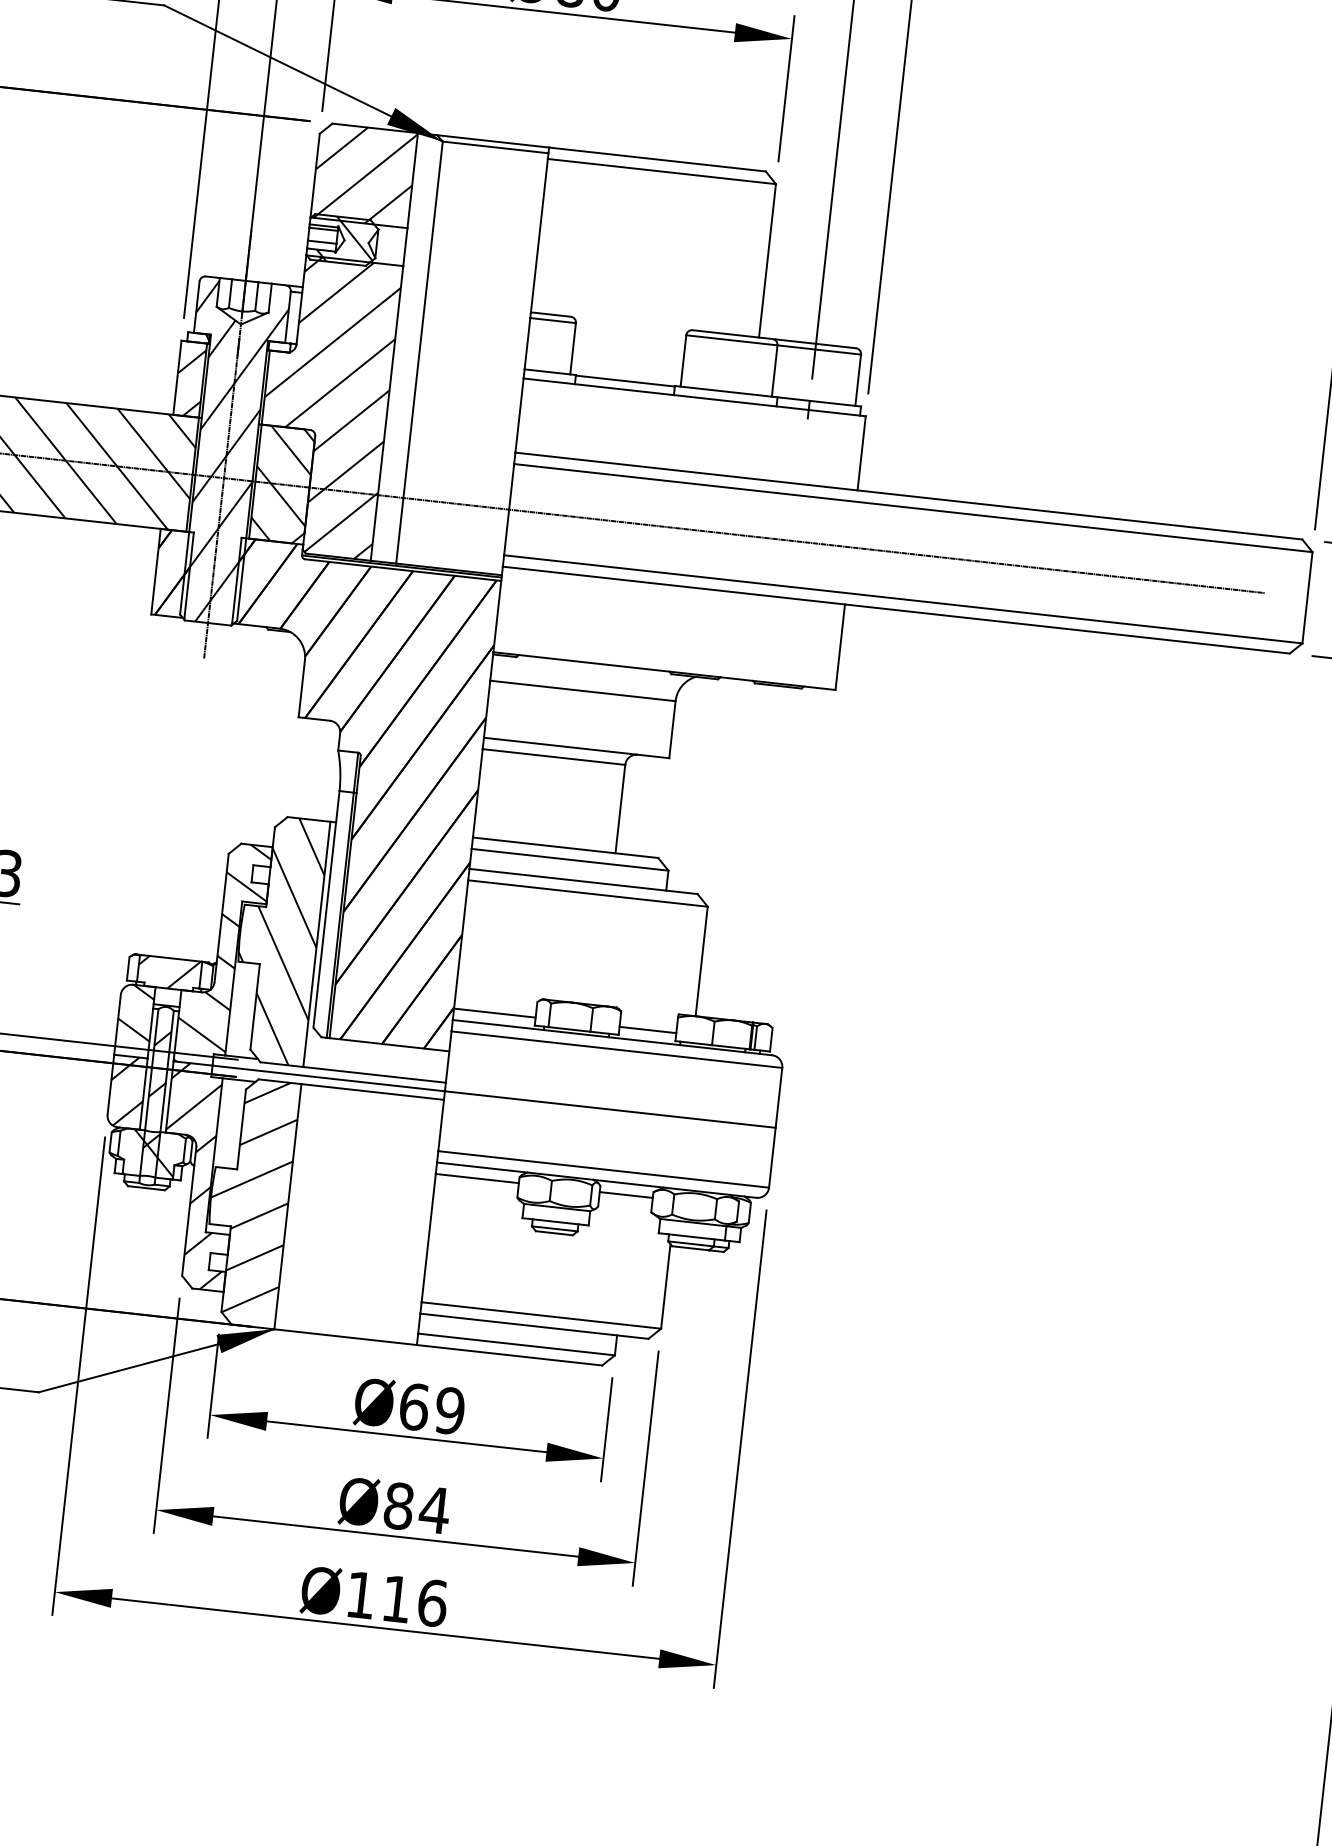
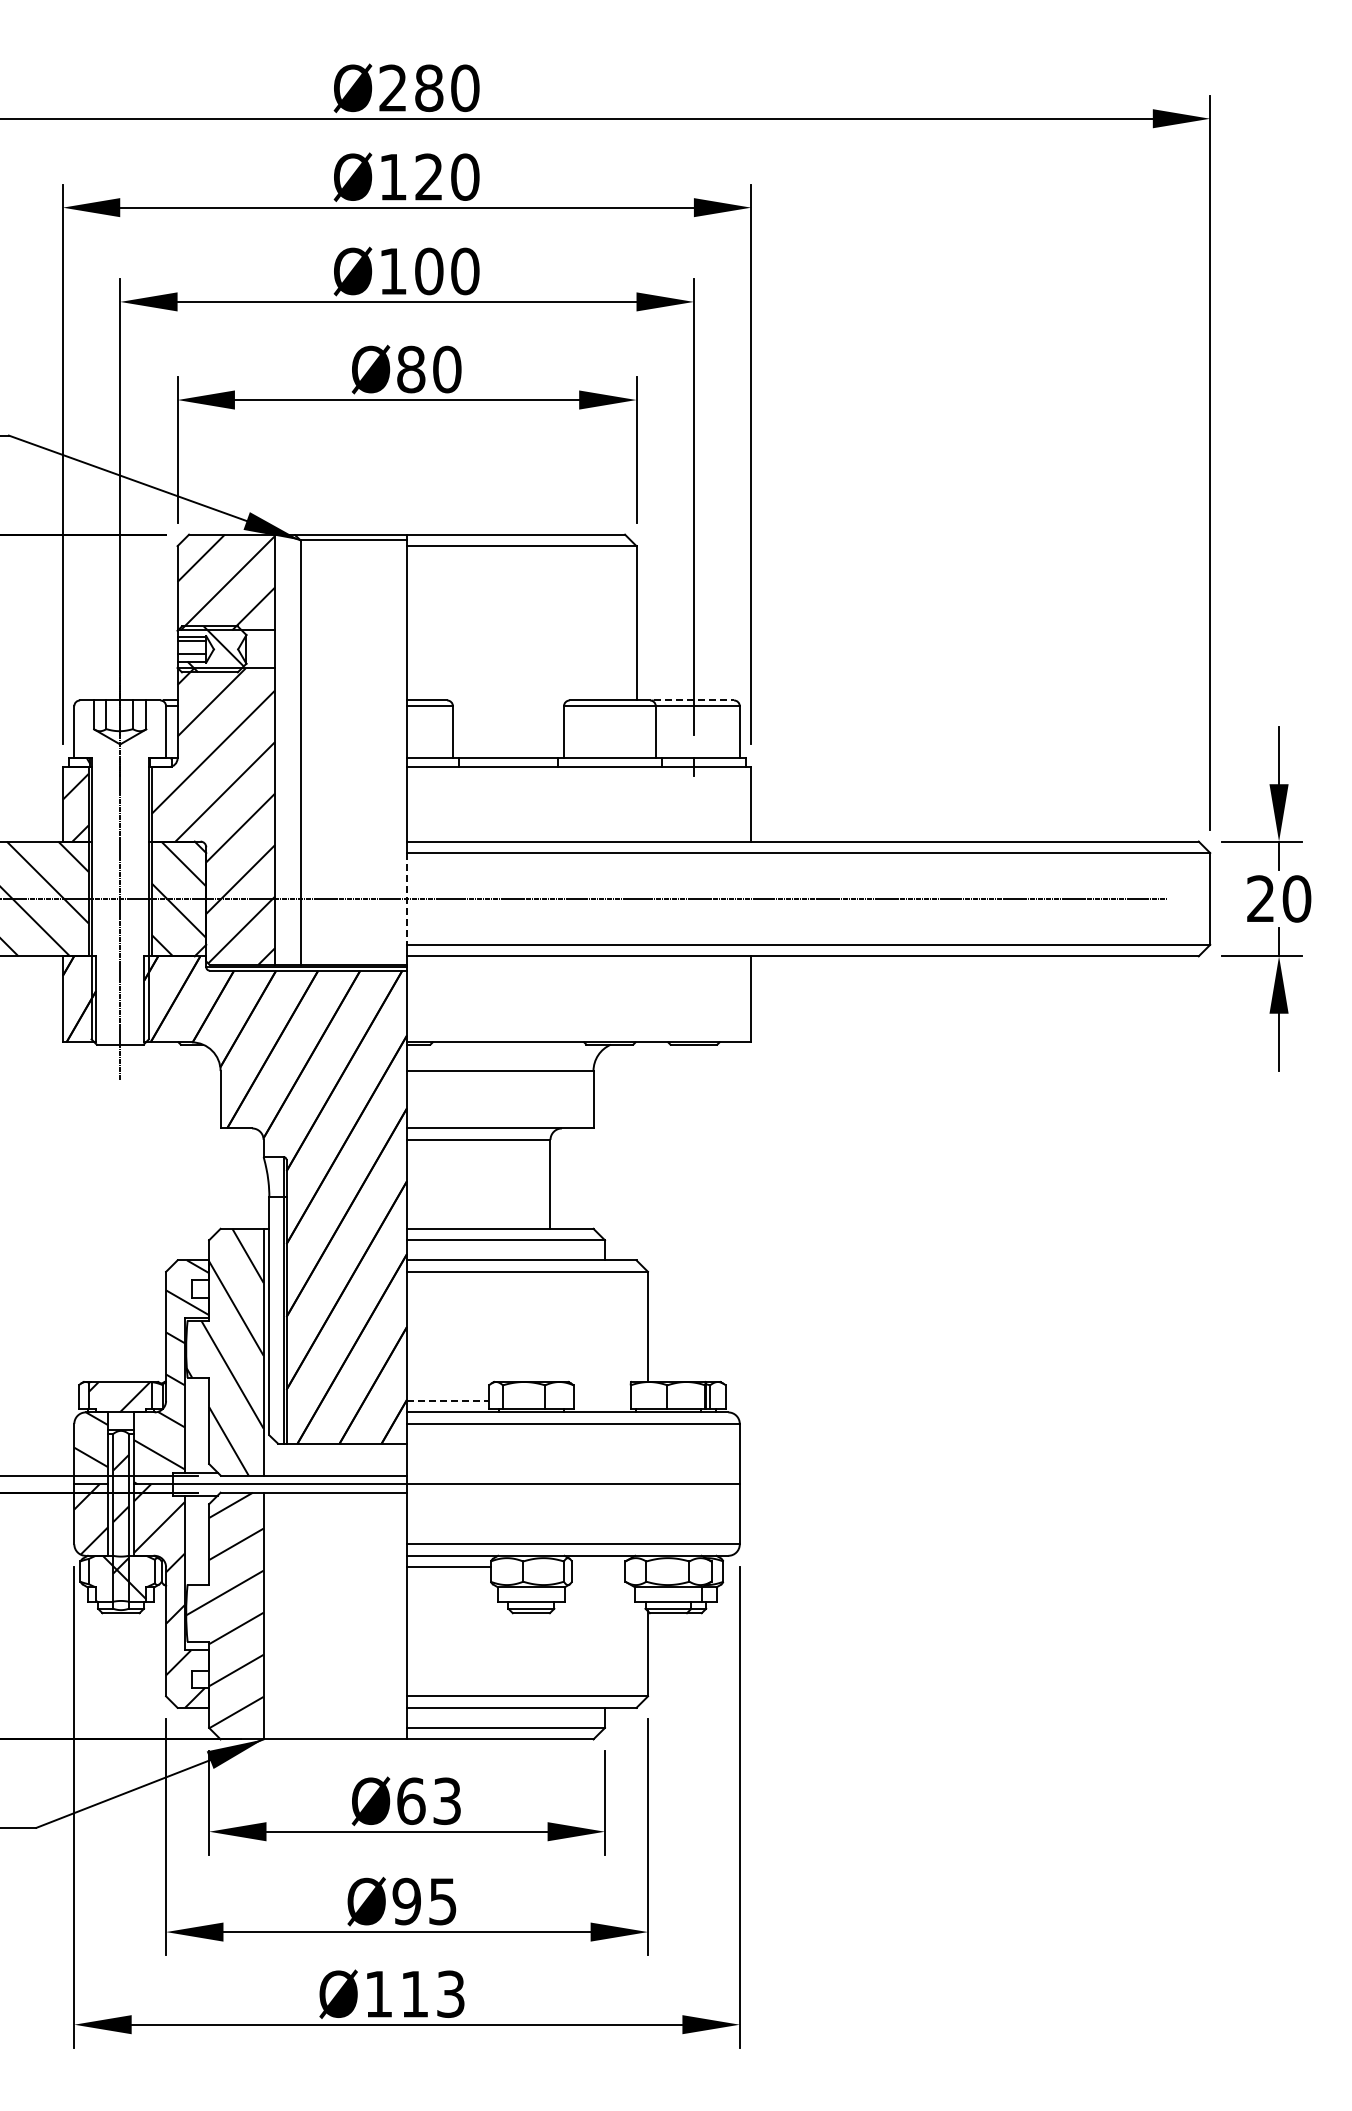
line: (816, 343) -> (694, 700), solid -> dashed
hatch: (227, 452) -> (120, 873), removed
line: (509, 509) -> (407, 898), solid -> dashed
line: (495, 1012) -> (448, 1400), solid -> dashed
line: (647, 1029) -> (601, 1400), removed
line: (626, 1195) -> (598, 1567), removed
text: (450, 1410) -> (447, 1800), Ø69 -> Ø63
text: (416, 1508) -> (424, 1901), Ø84 -> Ø95
text: (433, 1602) -> (451, 1993), Ø116 -> Ø113

